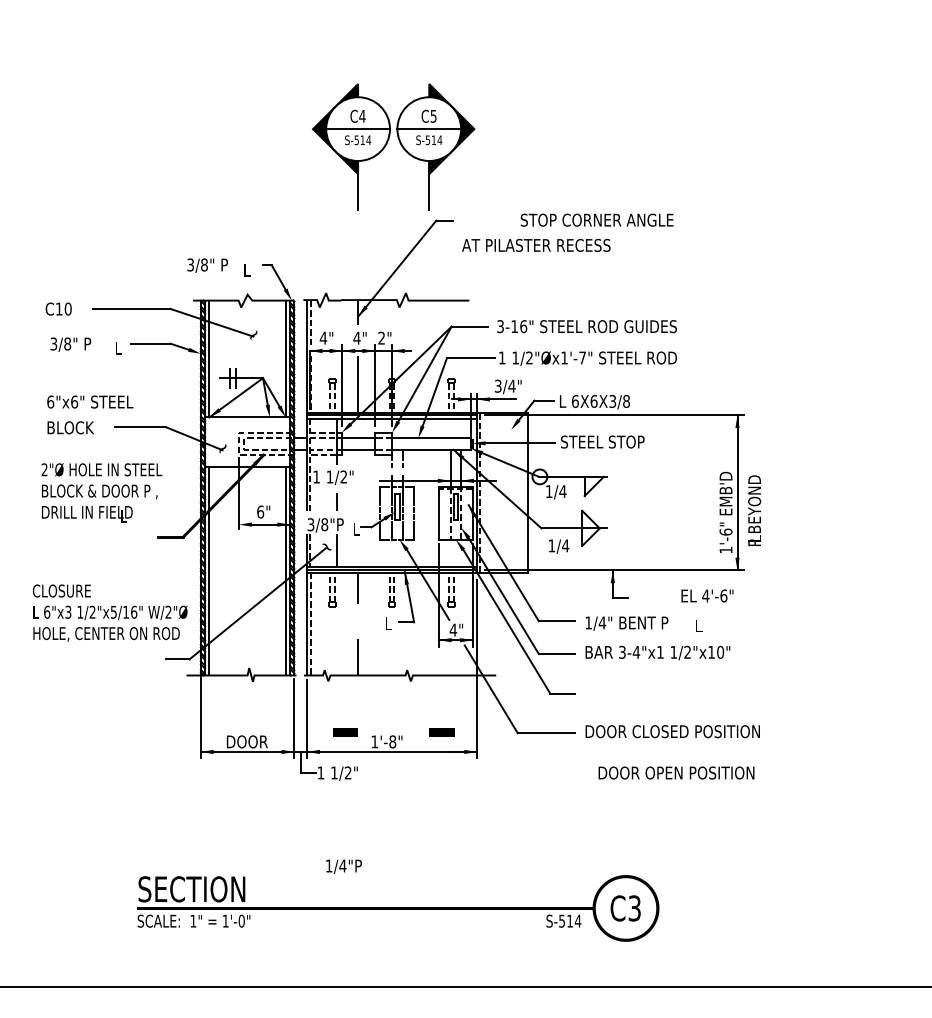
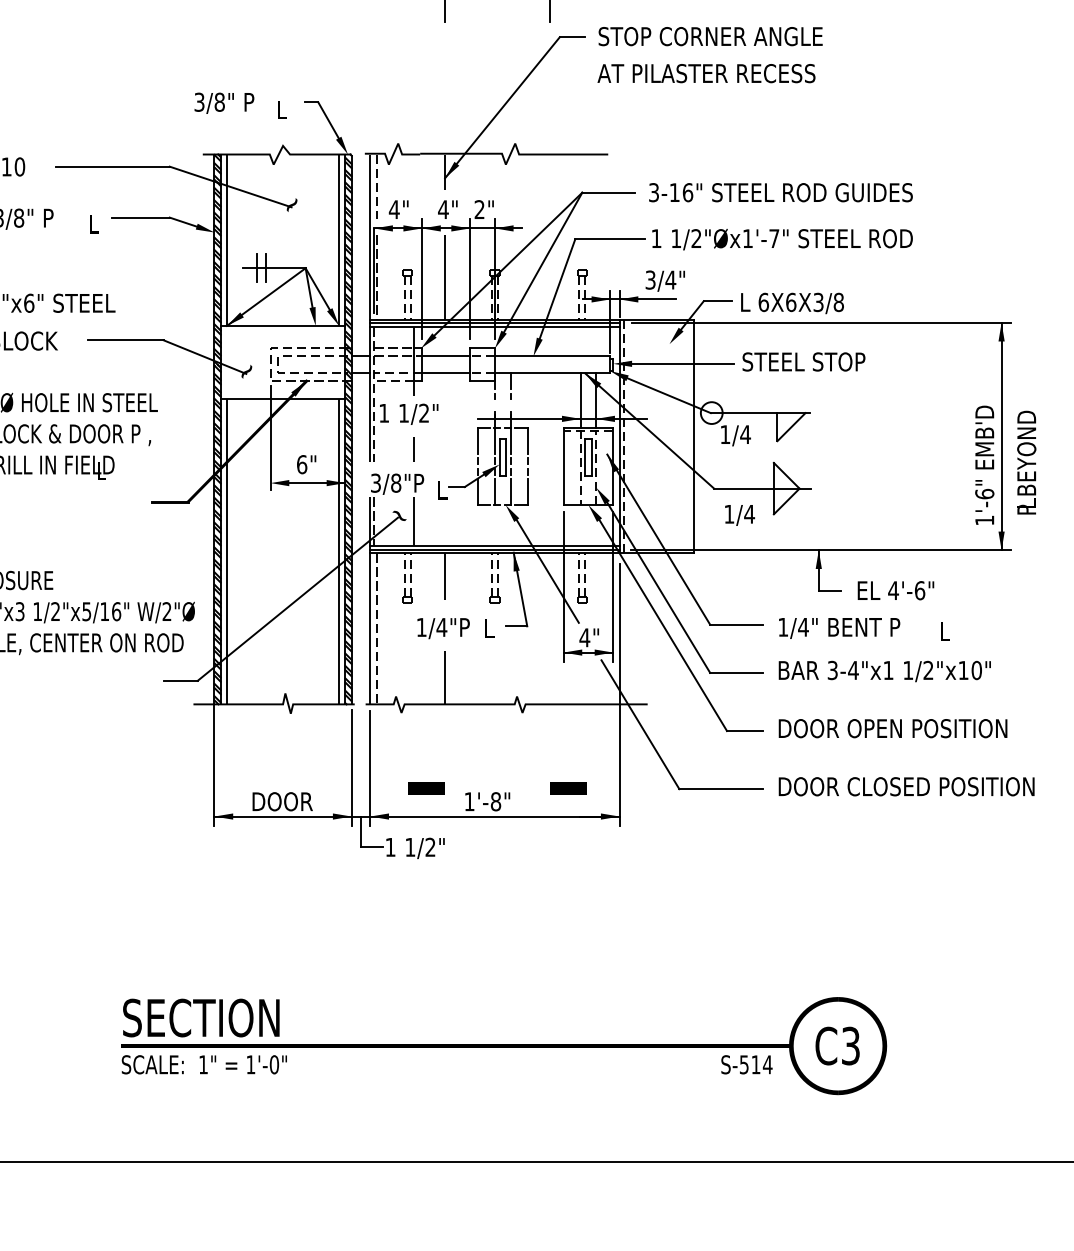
text: (596, 219) -> (709, 35), moved
text: (707, 595) -> (895, 589), moved
text: (676, 772) -> (893, 727), moved
text: (343, 866) -> (442, 628), moved

